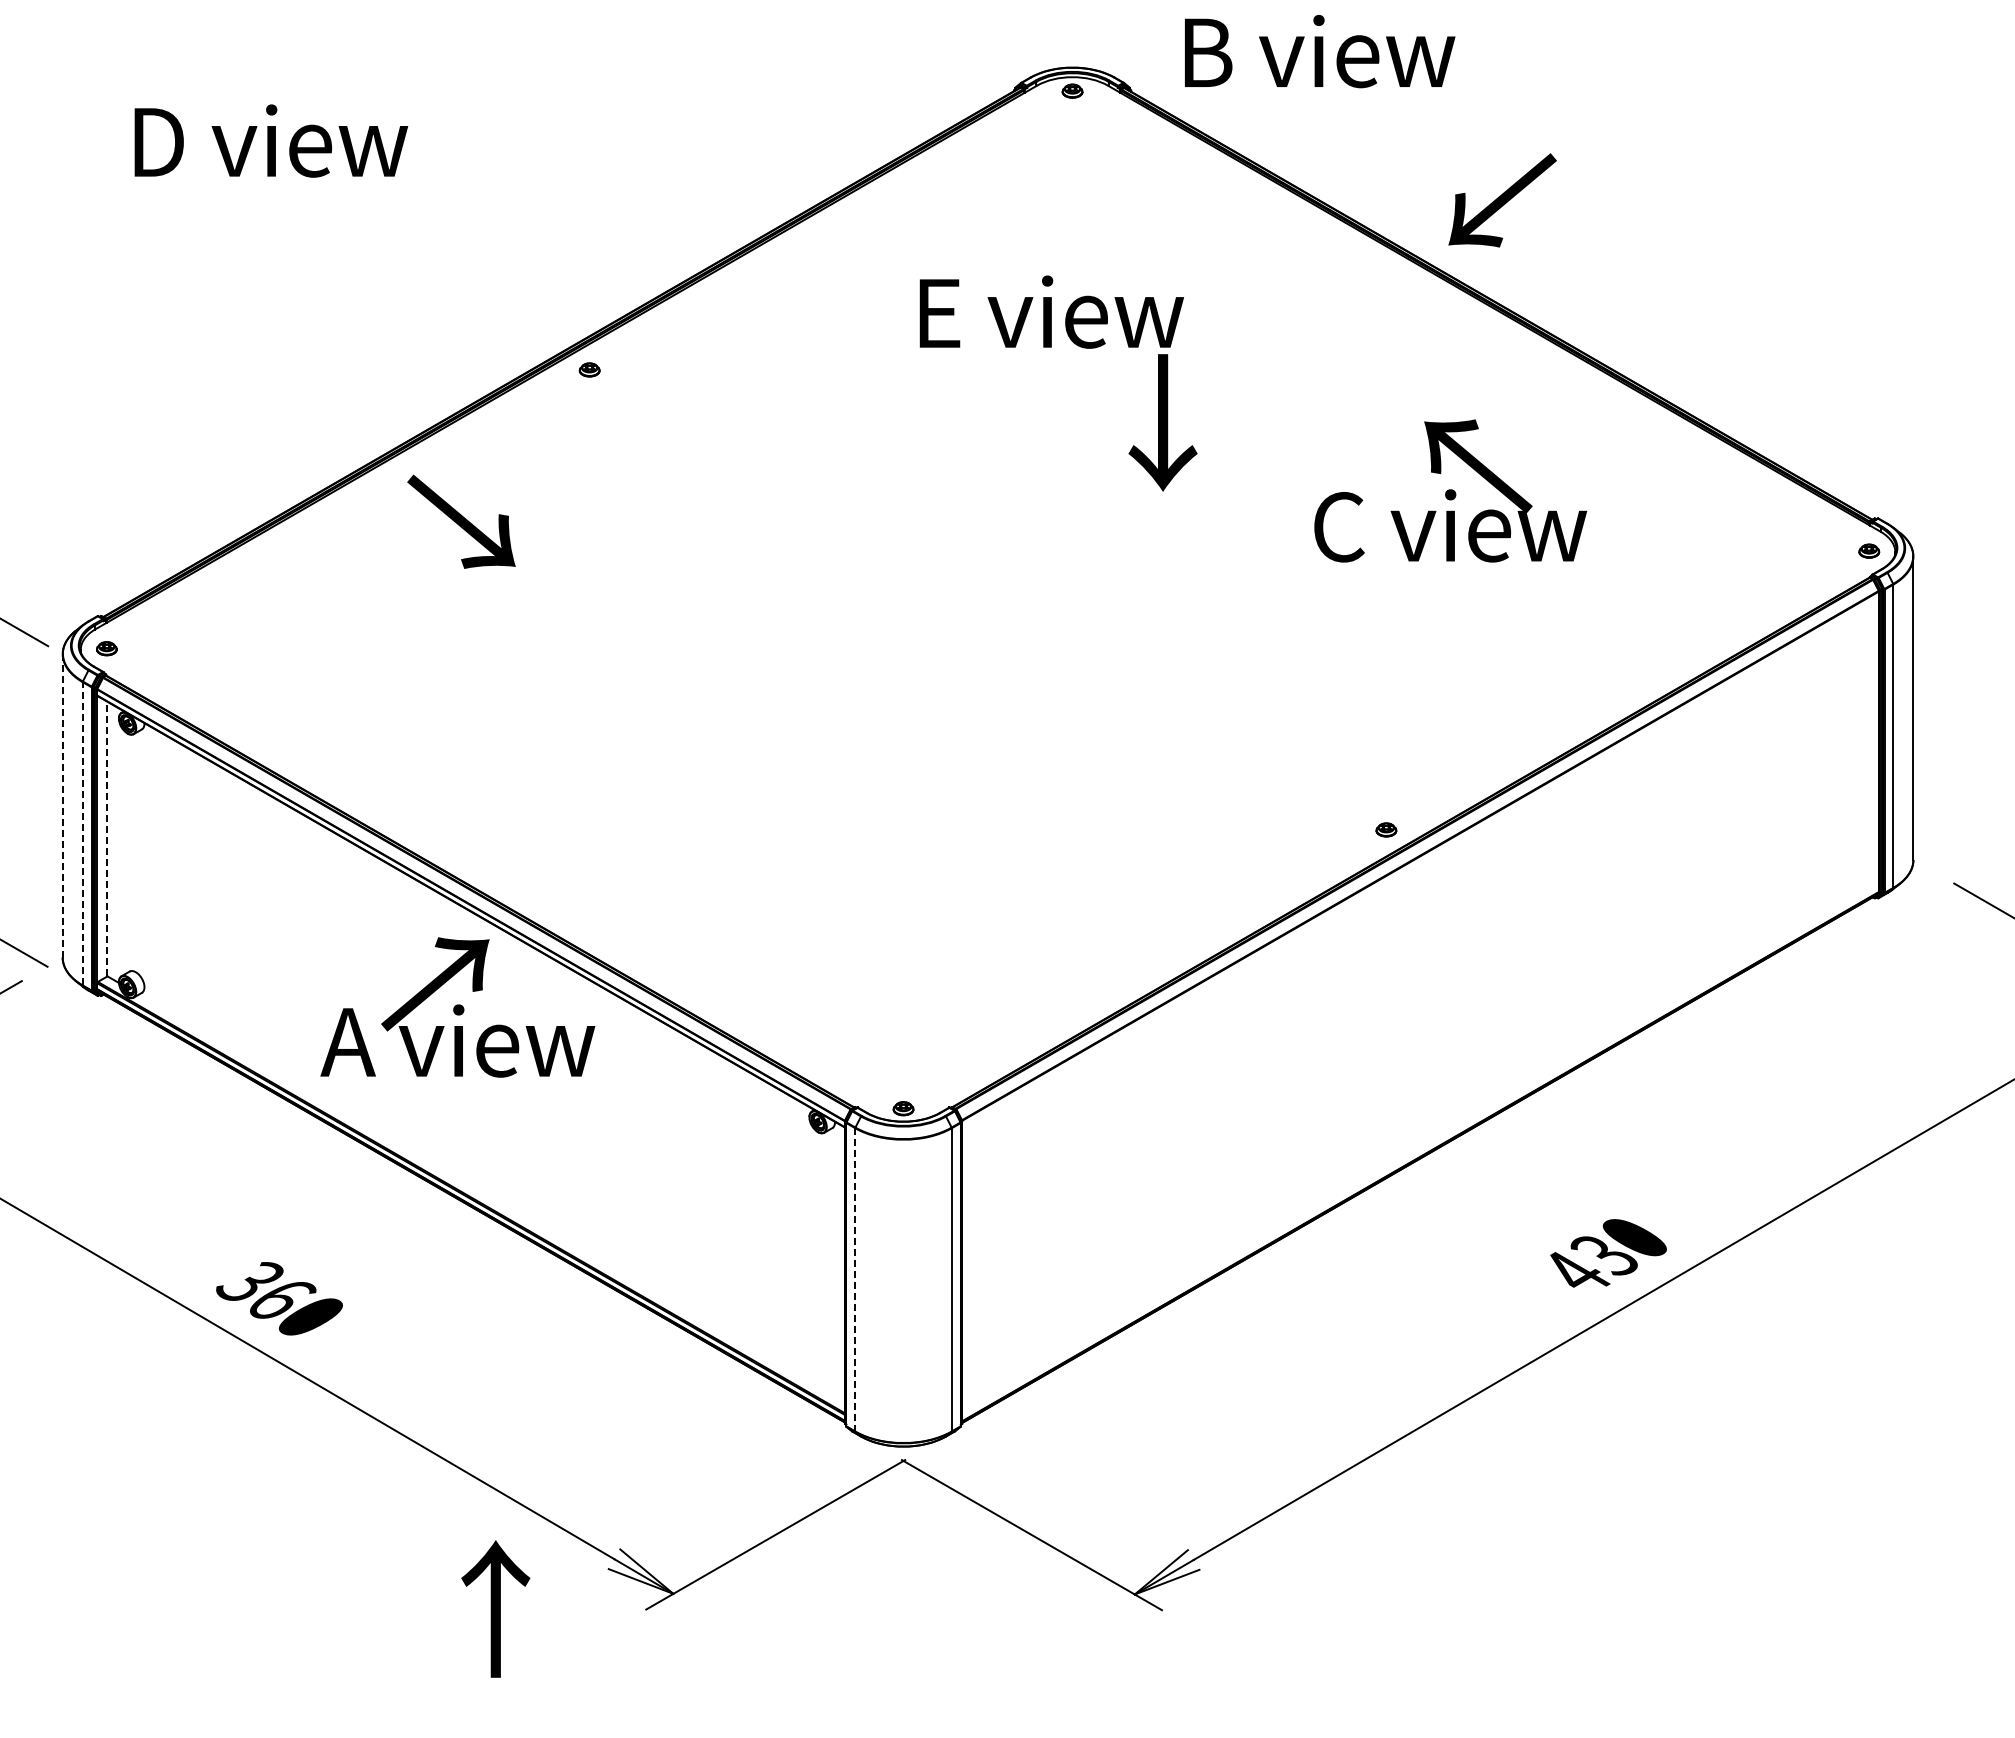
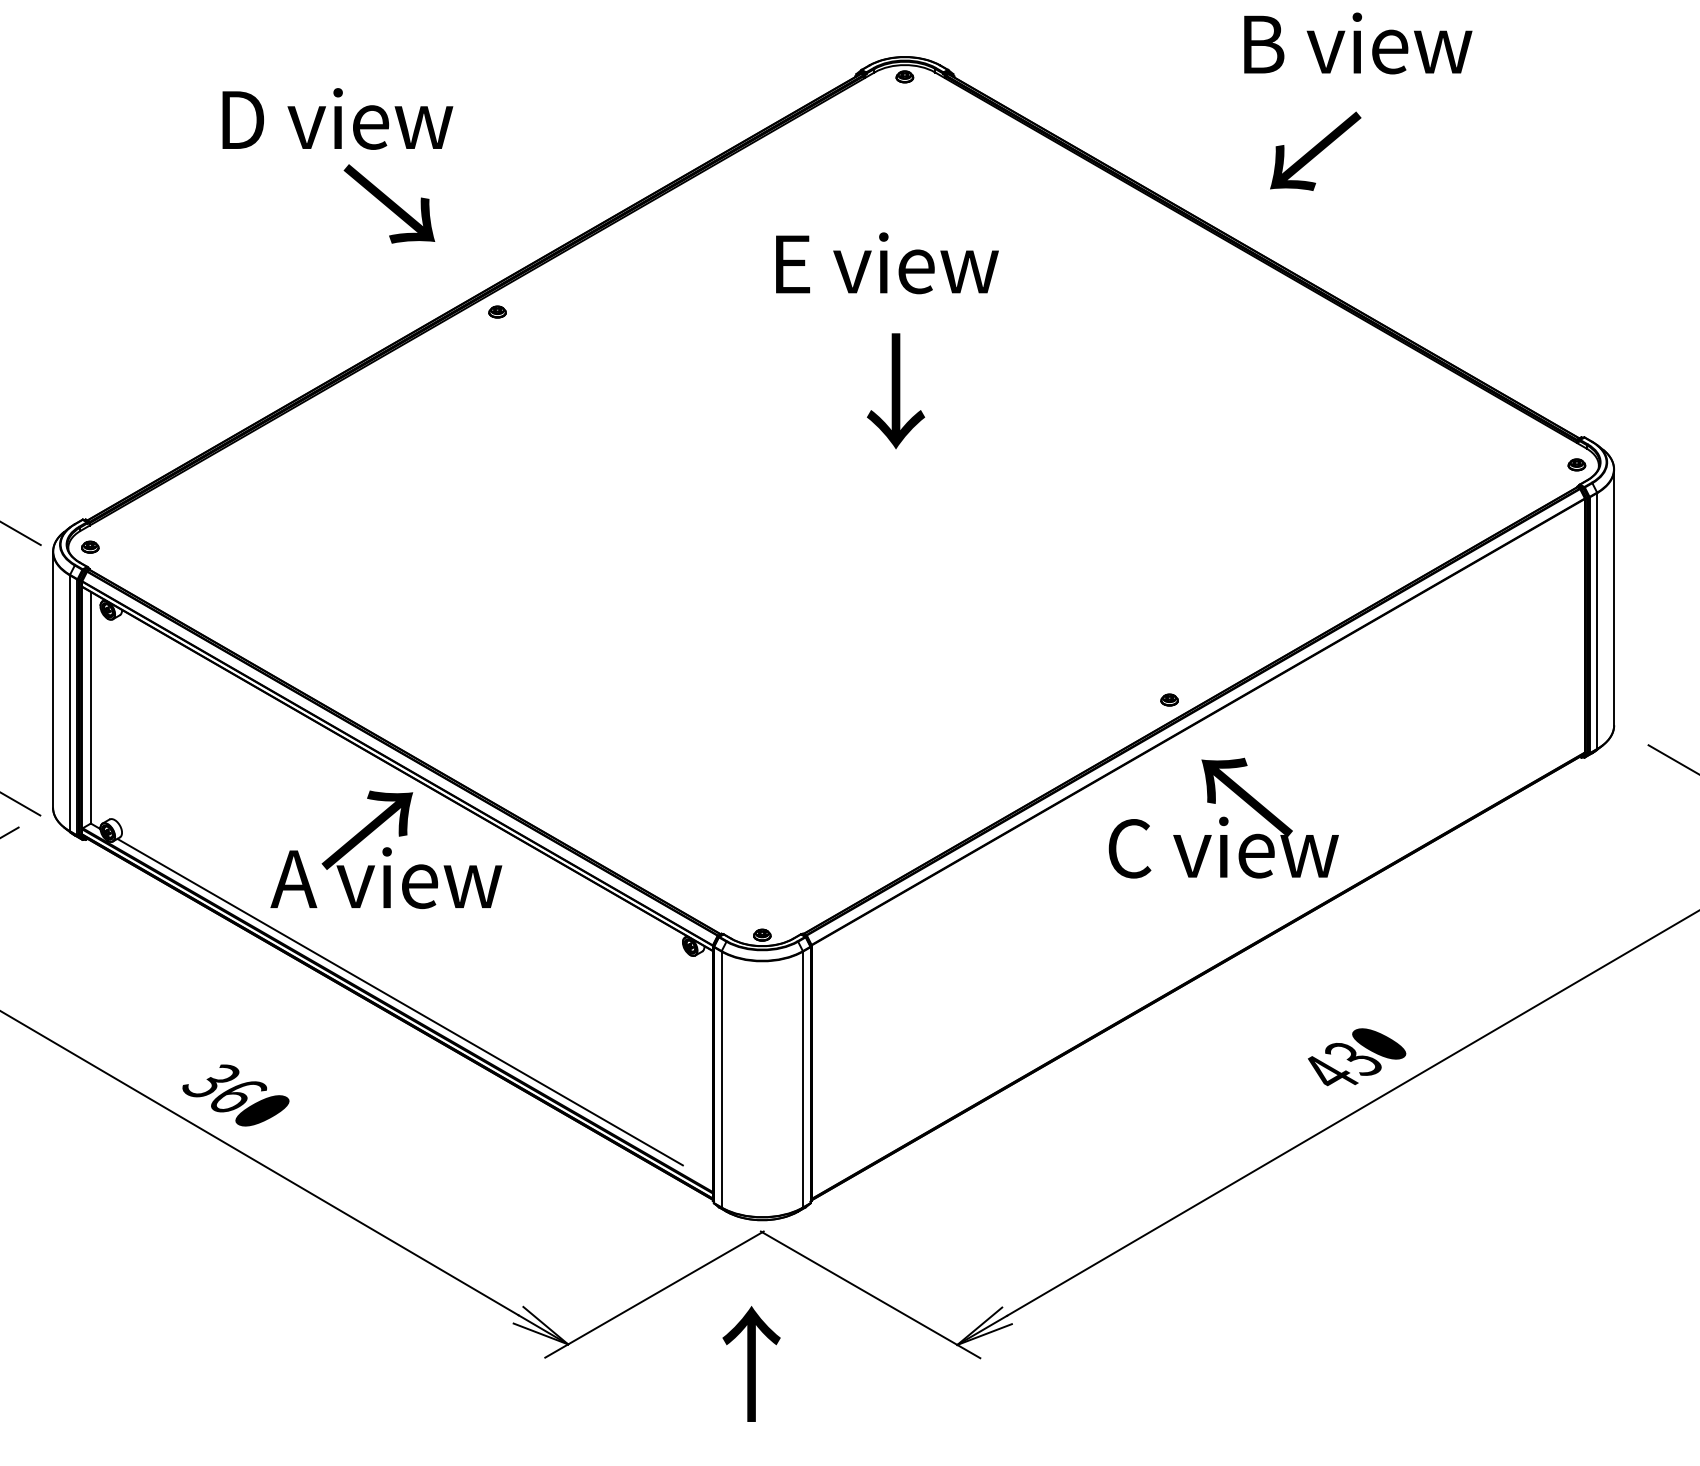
text: (1320, 51) -> (1358, 43), moved
text: (271, 140) -> (337, 118), moved
text: (1502, 200) -> (1315, 151), moved
text: (1162, 422) -> (895, 390), moved
text: (1450, 490) -> (1223, 817), moved
text: (461, 521) -> (389, 203), moved
line: (62, 805) -> (52, 679), dashed -> solid
line: (82, 833) -> (69, 703), dashed -> solid
line: (107, 838) -> (90, 707), dashed -> solid
line: (474, 1187) -> (400, 1001), added
line: (855, 1279) -> (721, 1079), dashed -> solid
text: (495, 1608) -> (751, 1363), moved

